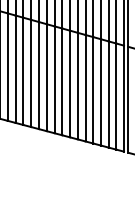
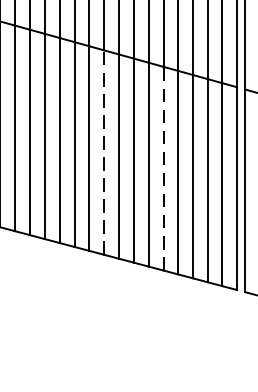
line: (54, 79) -> (104, 152), solid -> dashed
line: (85, 87) -> (163, 167), solid -> dashed

